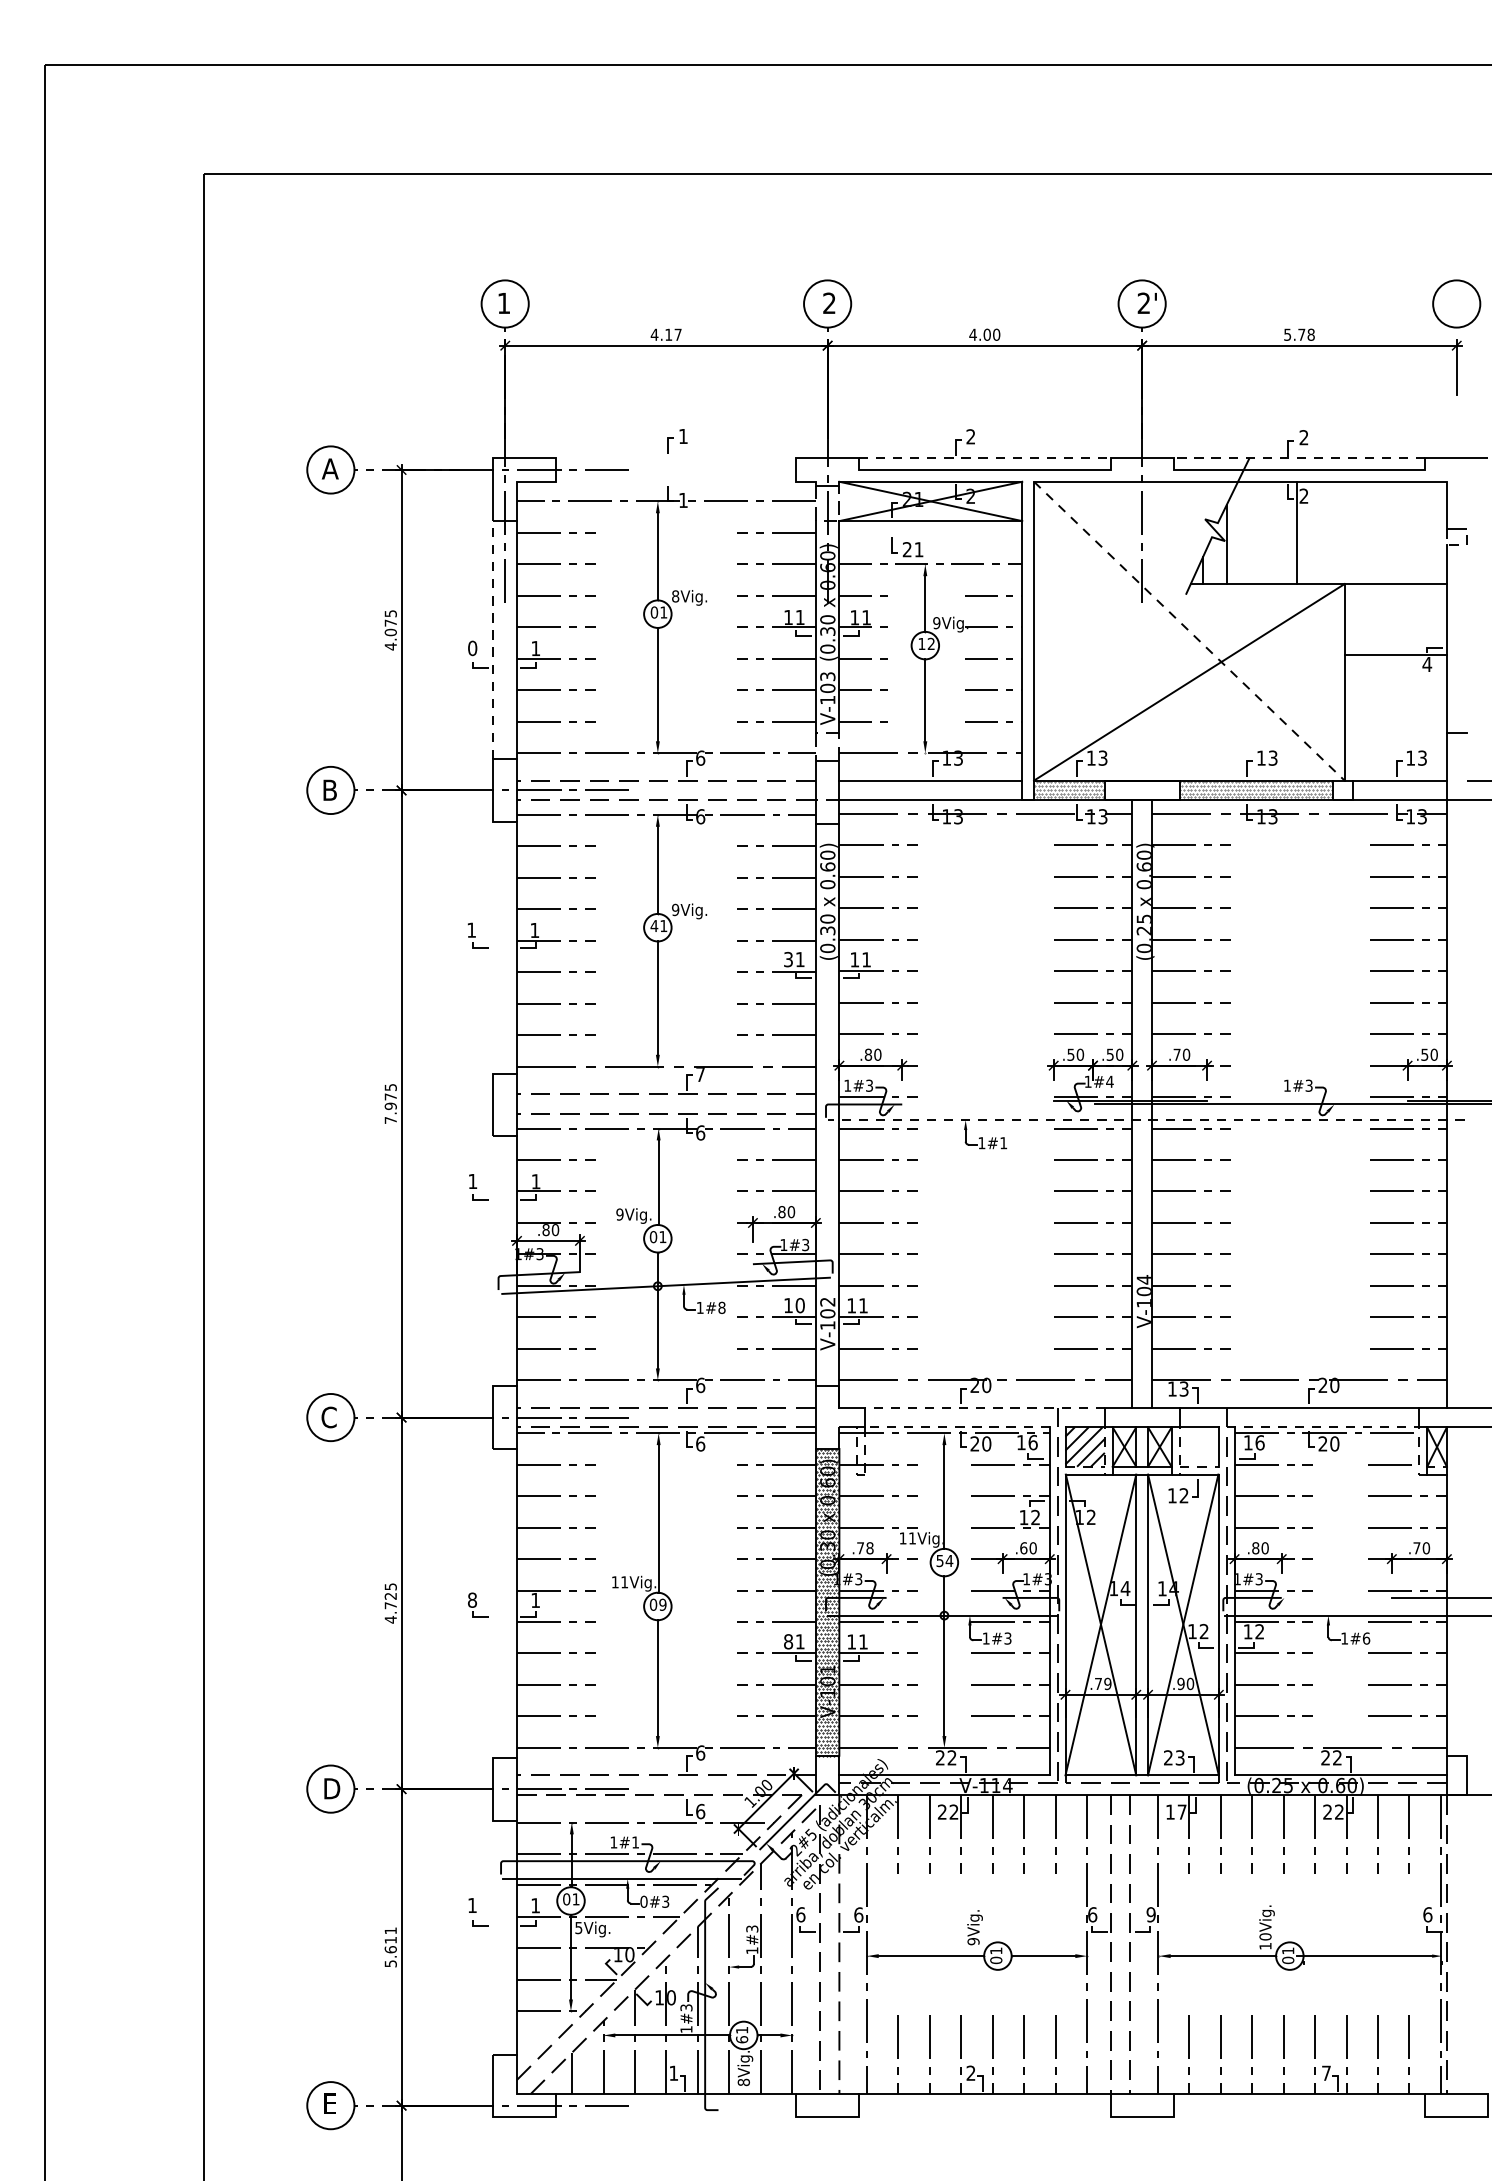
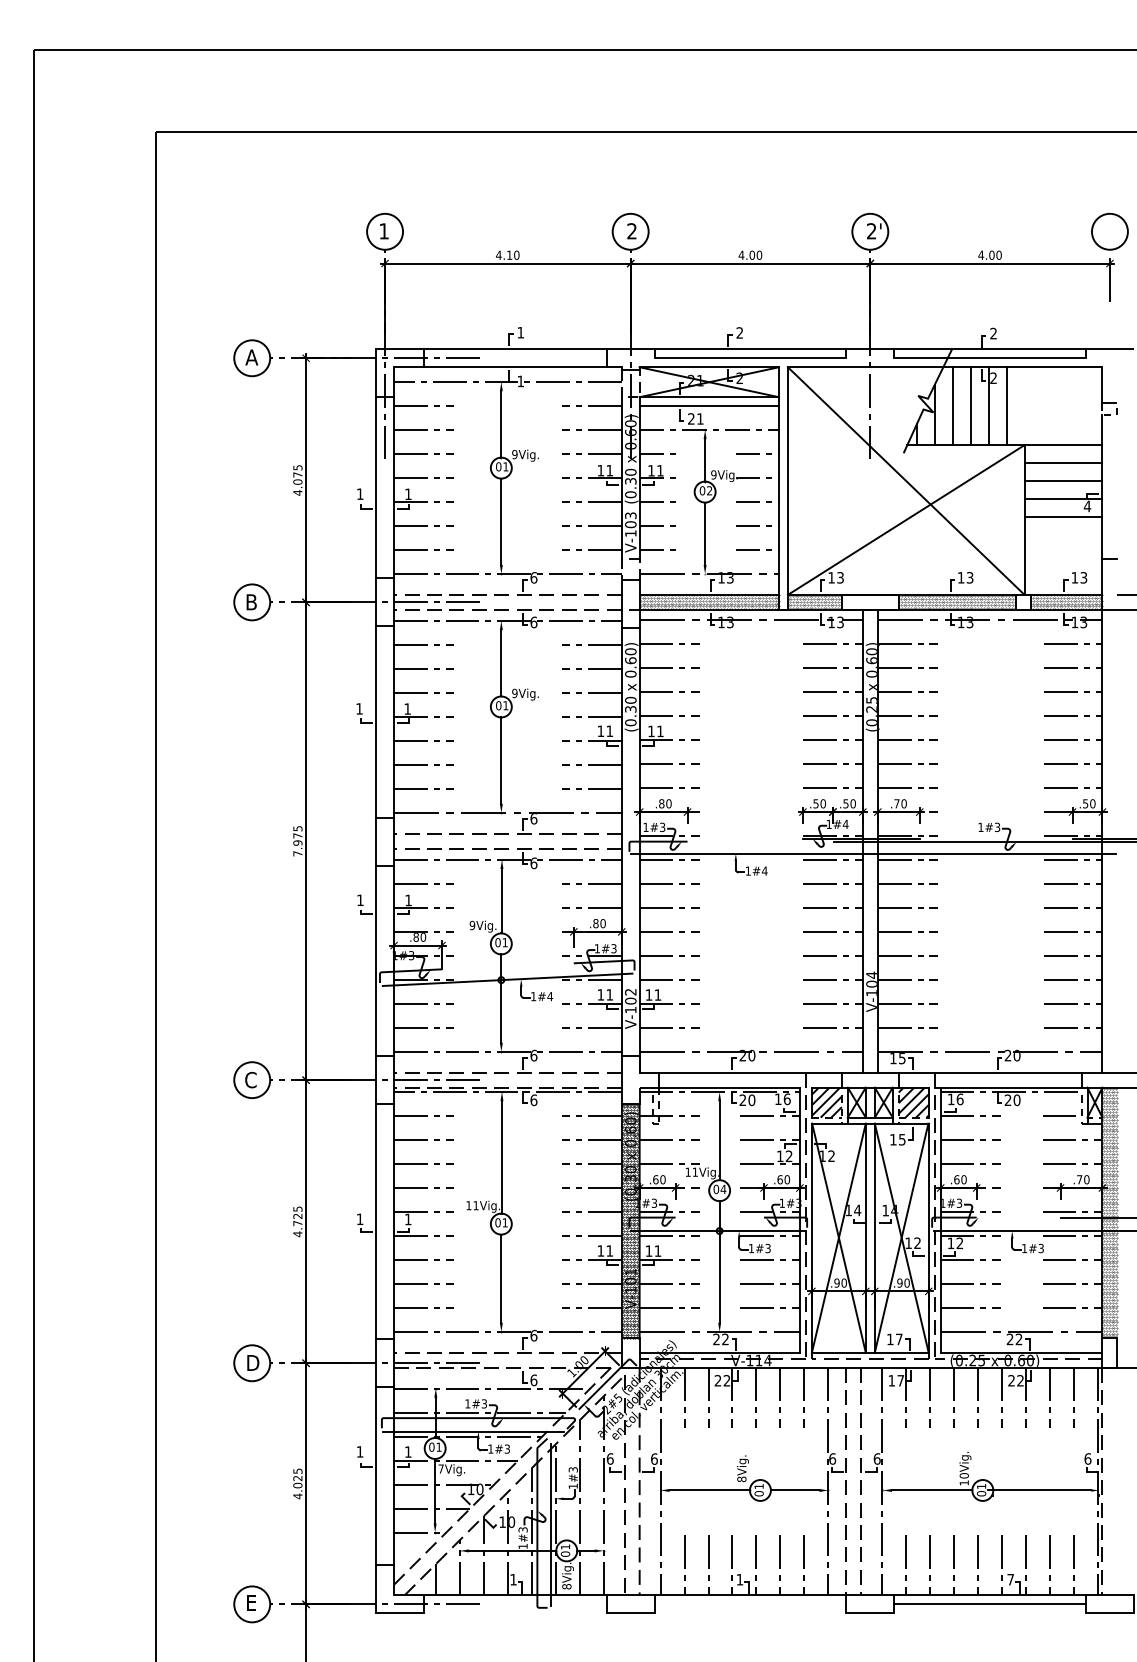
text: (677, 333) -> (516, 254), 4.17 -> 4.10
text: (1298, 333) -> (989, 254), 5.78 -> 4.00
line: (675, 458) -> (514, 349), added
line: (984, 458) -> (750, 349), dashed -> solid
line: (1299, 458) -> (990, 349), dashed -> solid
line: (675, 482) -> (514, 367), added
line: (929, 533) -> (708, 406), added
line: (1250, 533) -> (952, 406), added
line: (1273, 533) -> (970, 406), added
line: (1320, 533) -> (1006, 406), added
text: (675, 596) -> (514, 454), 8Vig. -> 9Vig.
line: (1395, 608) -> (1063, 463), added
line: (1189, 631) -> (906, 481), dashed -> solid
line: (1395, 631) -> (1063, 481), added
line: (493, 639) -> (376, 487), dashed -> solid
text: (921, 643) -> (702, 490), 12 -> 02
text: (471, 647) -> (359, 493), 0 -> 1
line: (1395, 678) -> (1063, 517), added
hatch: (929, 790) -> (708, 602), added
hatch: (1399, 790) -> (1066, 602), added
text: (654, 925) -> (498, 705), 41 -> 01
line: (493, 948) -> (376, 722), added
text: (788, 959) -> (600, 731), 31 -> 11
text: (700, 1075) -> (533, 819), 7 -> 6
line: (1145, 1120) -> (872, 853), dashed -> solid
text: (1003, 1142) -> (764, 870), 1#1 -> 1#4
line: (493, 1261) -> (376, 961), added
text: (799, 1305) -> (609, 994), 10 -> 11
text: (722, 1307) -> (550, 996), 1#8 -> 1#4
text: (1184, 1389) -> (902, 1058), 13 -> 15
line: (984, 1407) -> (750, 1072), dashed -> solid
line: (957, 1427) -> (729, 1087), dashed -> solid
line: (1323, 1427) -> (1008, 1087), dashed -> solid
hatch: (1198, 1446) -> (913, 1102), added
text: (1184, 1495) -> (902, 1139), 12 -> 15
text: (865, 1547) -> (659, 1179), .78 -> .60
text: (1255, 1547) -> (956, 1179), .80 -> .60
text: (940, 1561) -> (716, 1189), 54 -> 04
hatch: (1457, 1591) -> (1110, 1212), added
text: (471, 1600) -> (359, 1219), 8 -> 1
line: (493, 1603) -> (376, 1221), added
text: (661, 1604) -> (504, 1222), 09 -> 01
text: (1365, 1638) -> (1040, 1248), 1#6 -> 1#3
text: (788, 1641) -> (600, 1250), 81 -> 11
text: (1103, 1683) -> (840, 1282), .79 -> .90
text: (1173, 1757) -> (894, 1339), 23 -> 17
text: (634, 1841) -> (483, 1403), 1#1 -> 1#3
text: (643, 1901) -> (490, 1448), 0#3 -> 1#3
text: (1150, 1914) -> (876, 1458), 9 -> 6
text: (577, 1927) -> (440, 1468), 5Vig. -> 7Vig.
line: (493, 1937) -> (376, 1476), added
text: (973, 1941) -> (741, 1479), 9Vig. -> 8Vig.
text: (390, 1946) -> (297, 1483), 5.611 -> 4.025
line: (722, 2000) -> (550, 1524), added
text: (742, 2038) -> (565, 1553), 61 -> 01
text: (970, 2072) -> (739, 1579), 2 -> 1
line: (1298, 2105) -> (989, 1604), added

